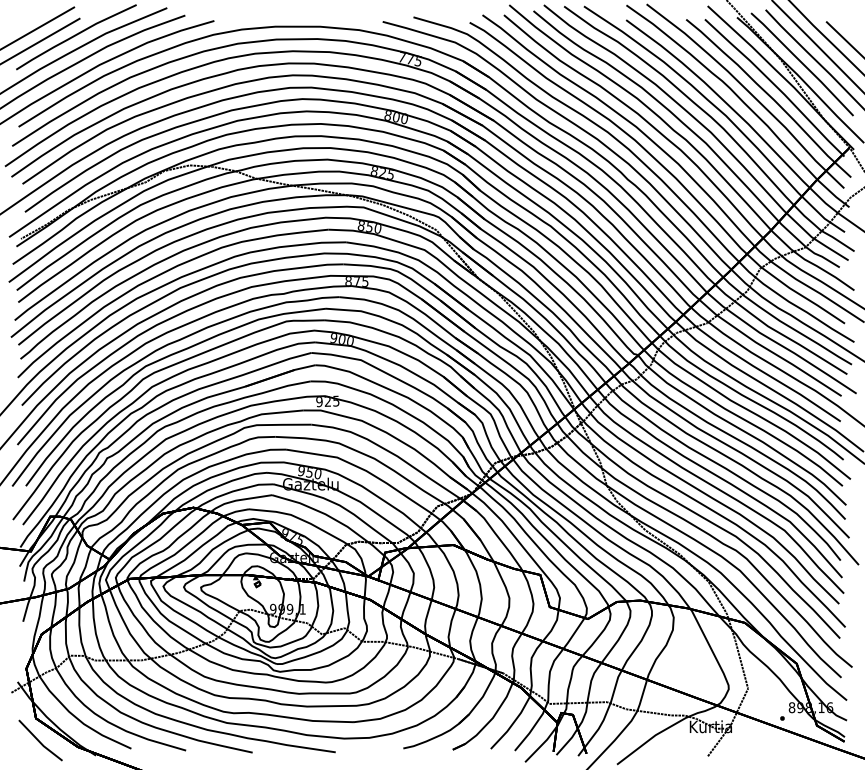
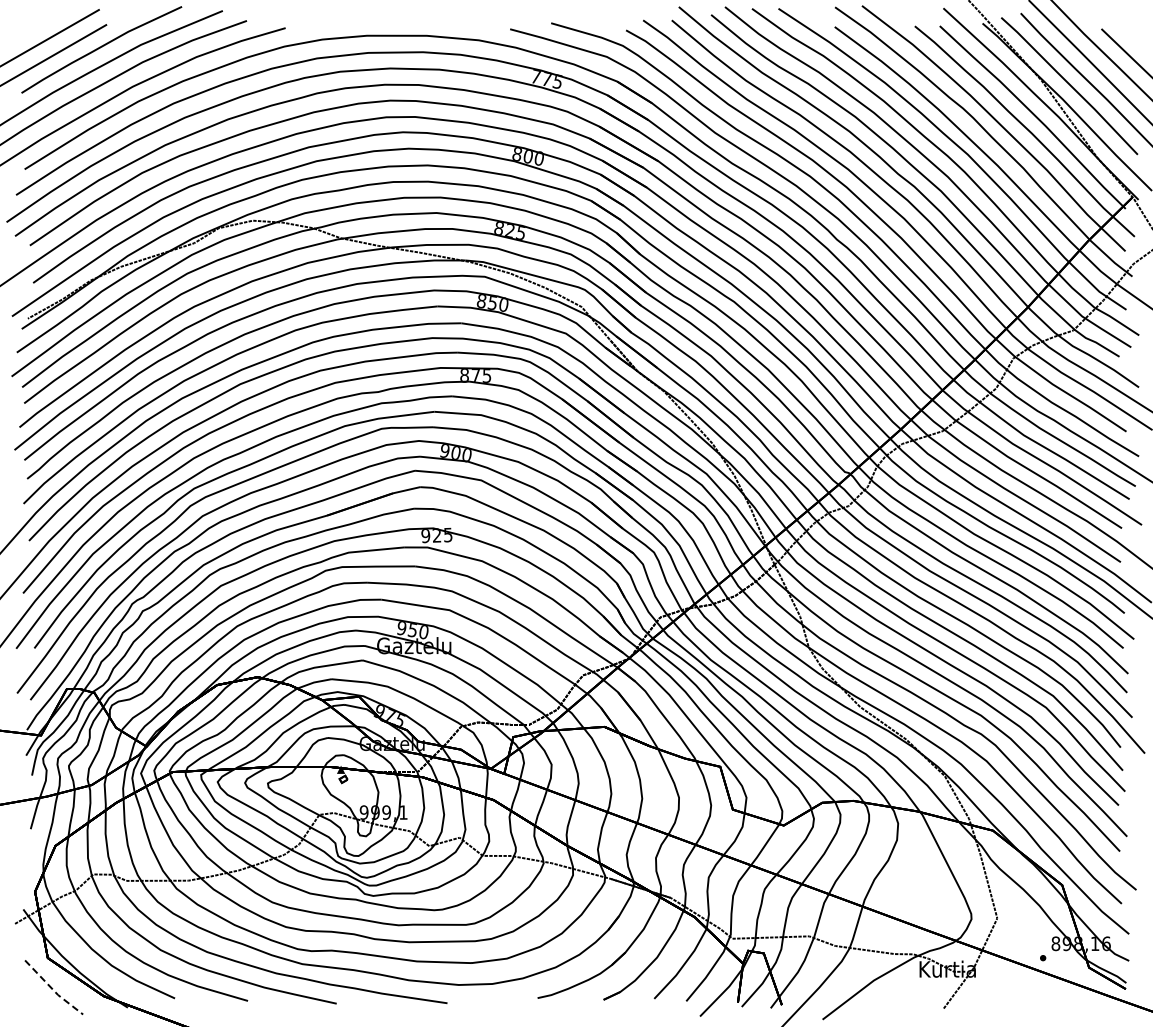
line: (40, 742) -> (53, 990), solid -> dashed

